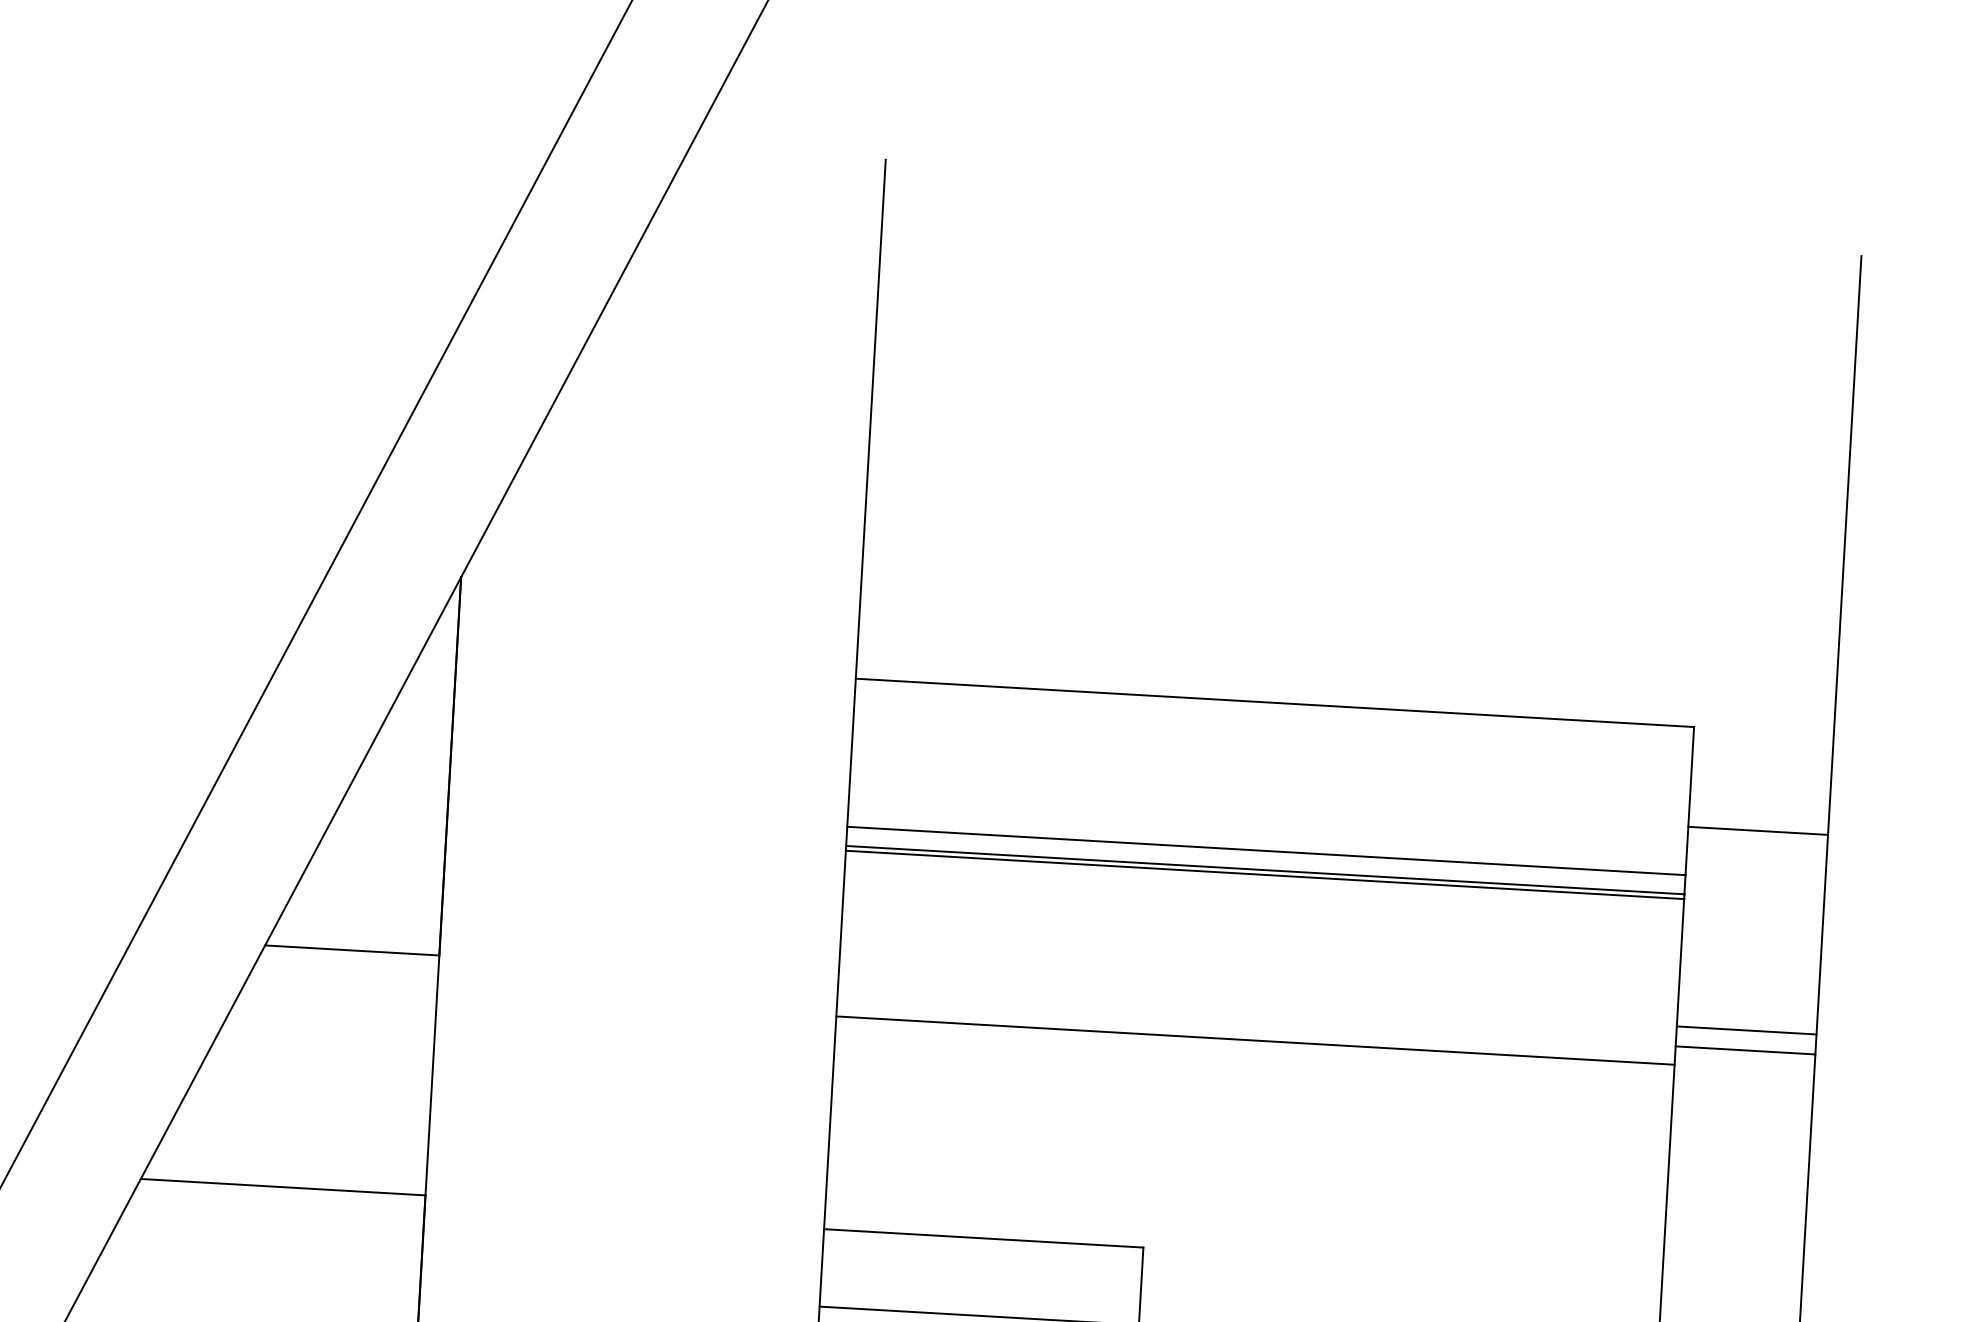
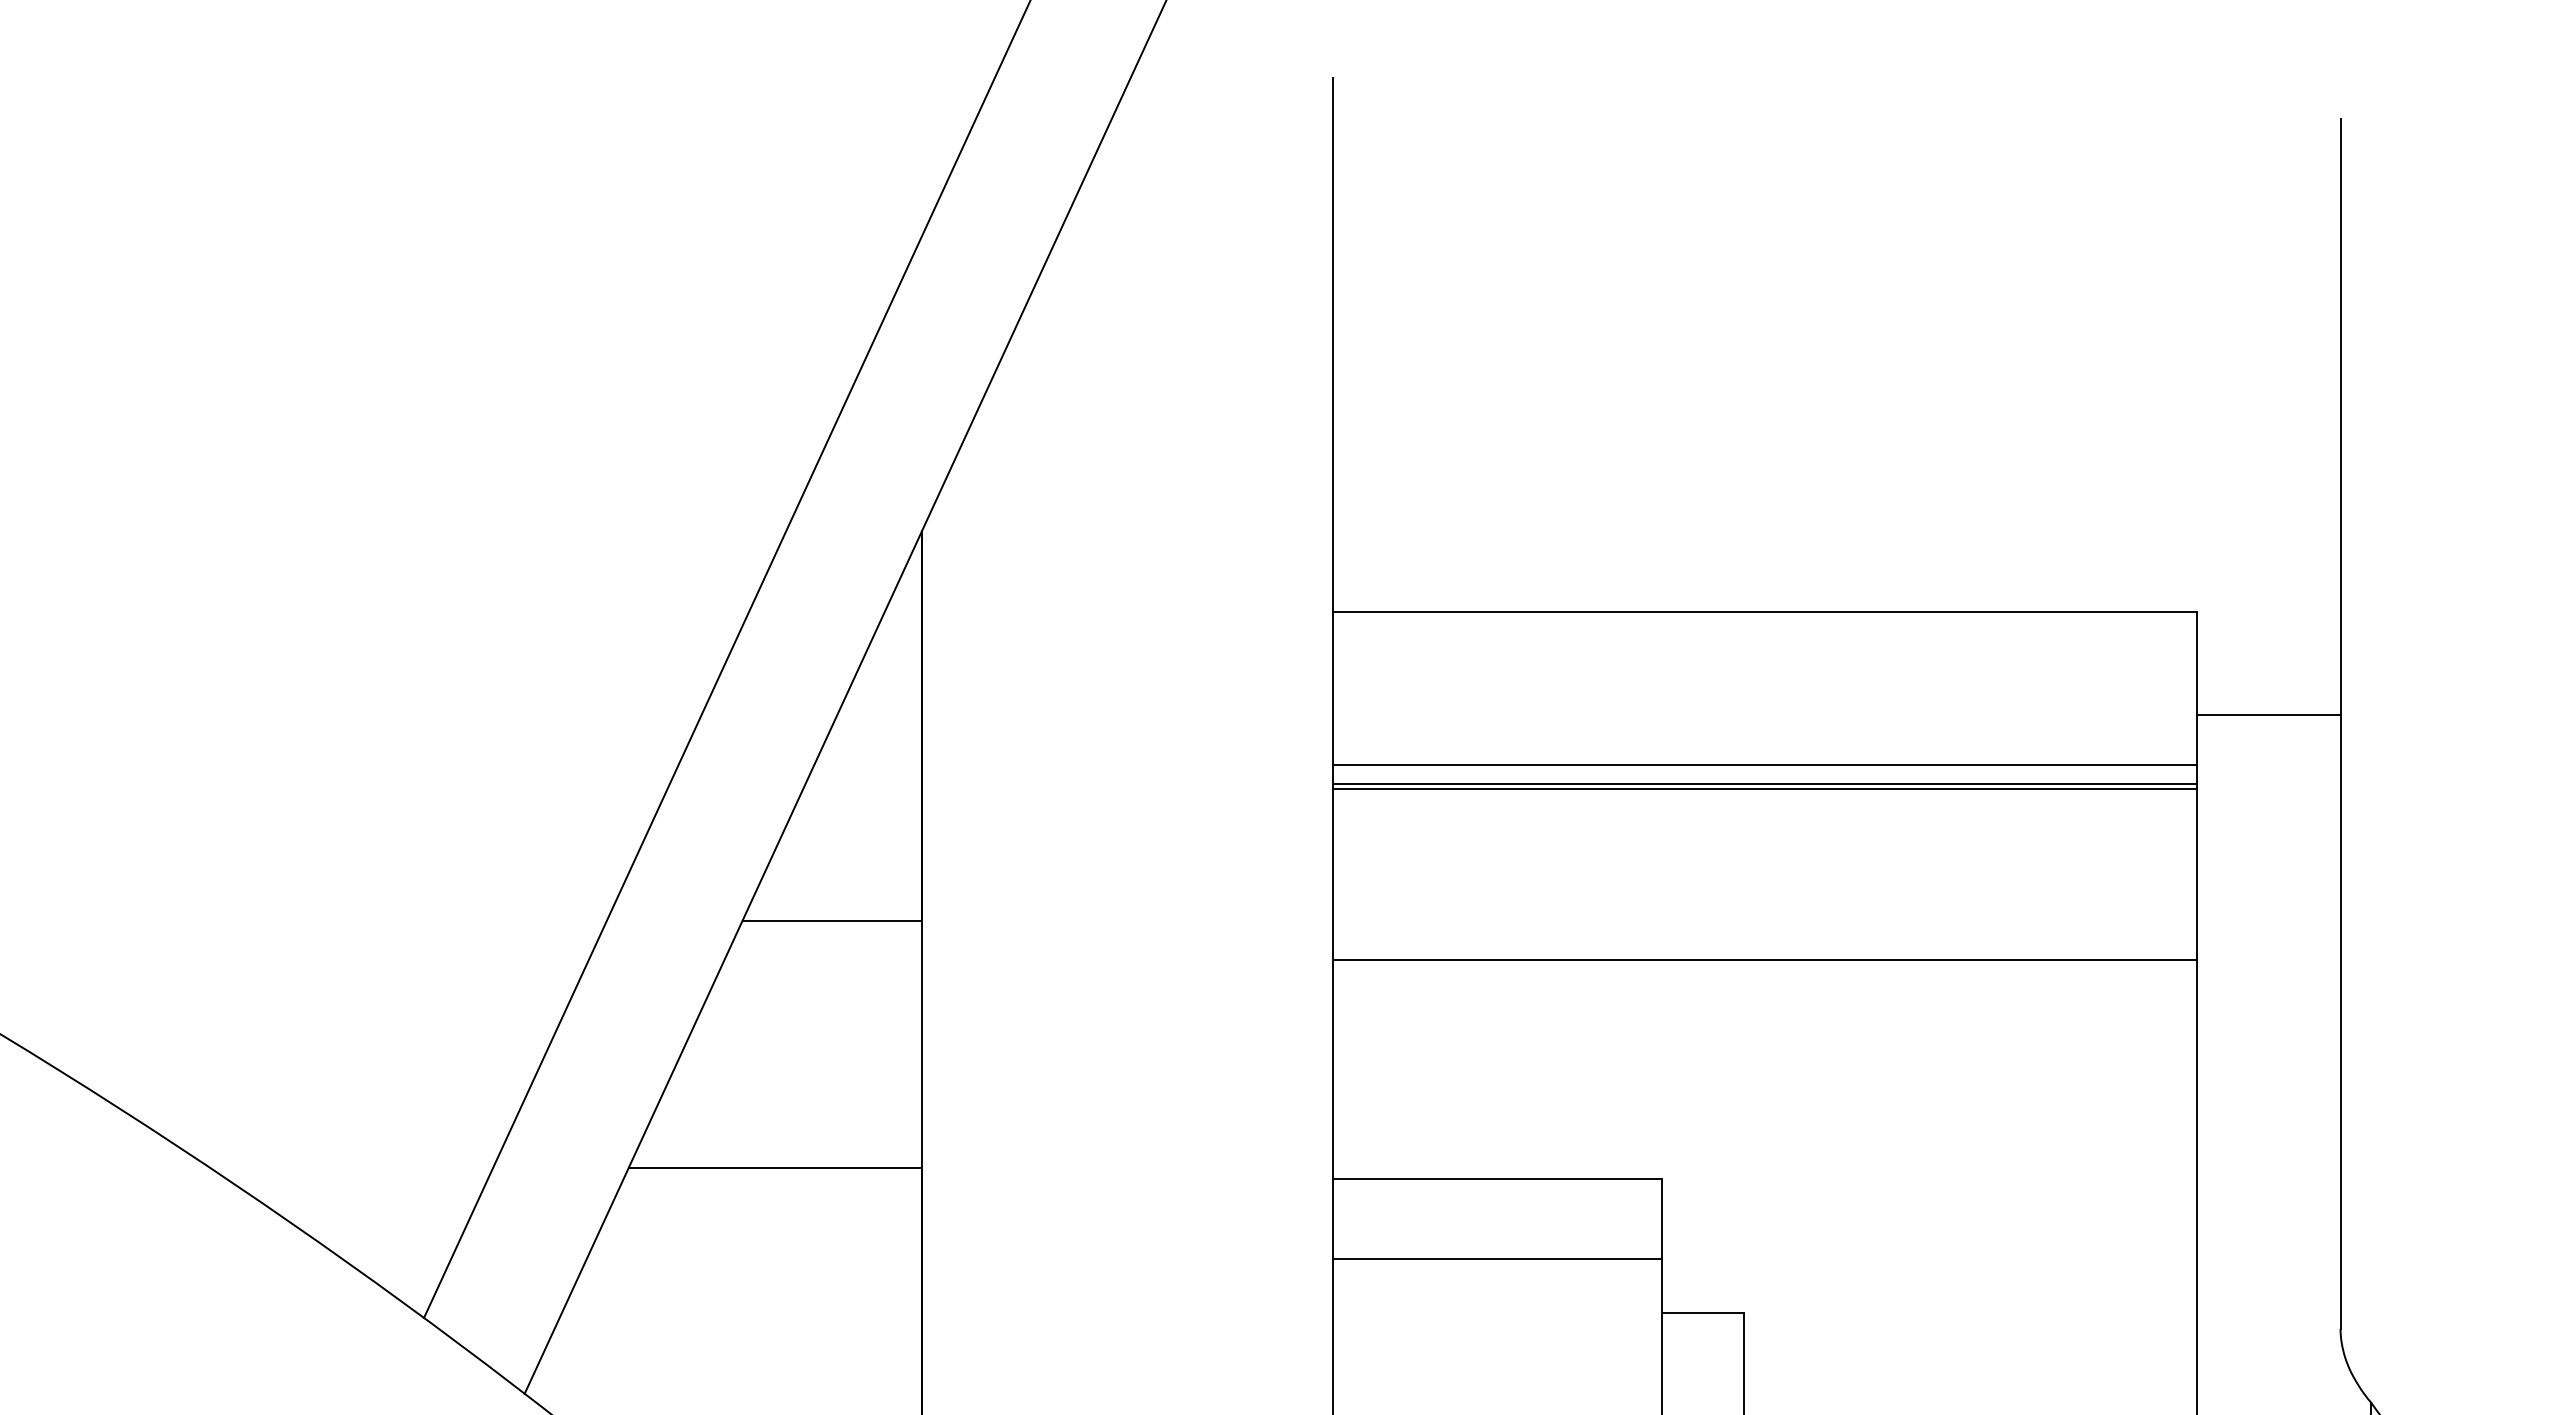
line: (1746, 1030) -> (2268, 920), removed
line: (1745, 1050) -> (2268, 941), removed

